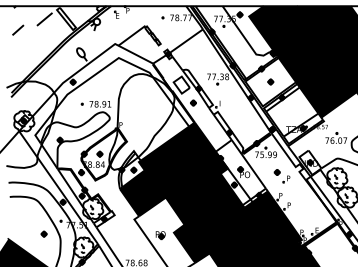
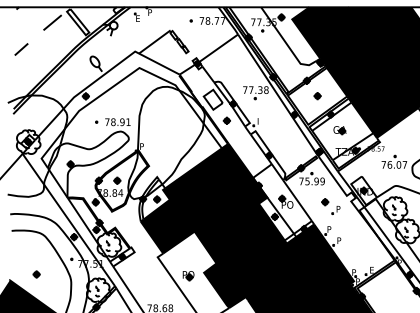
line: (18, 29) -> (21, 48), moved
part: (289, 111) -> (339, 130), added
part: (43, 233) -> (35, 273), moved

